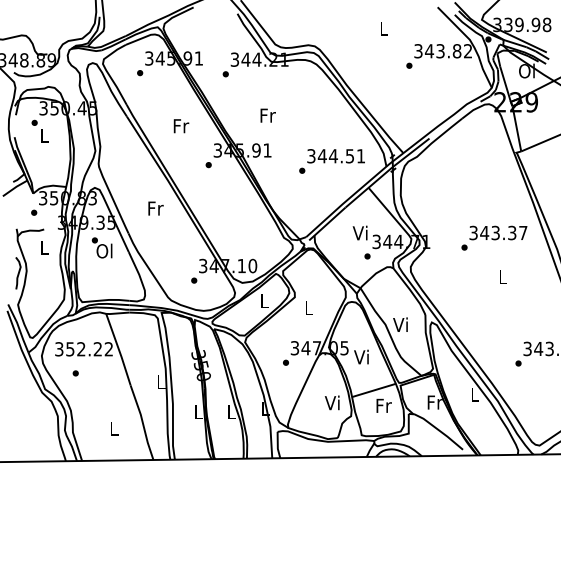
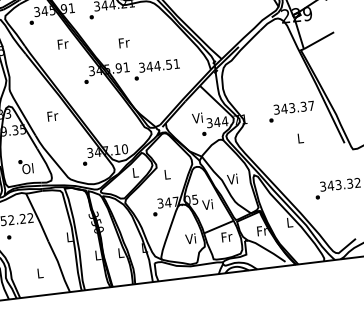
text: (181, 126) -> (63, 44), moved
text: (331, 161) -> (156, 69), moved
text: (101, 247) -> (25, 166), moved

